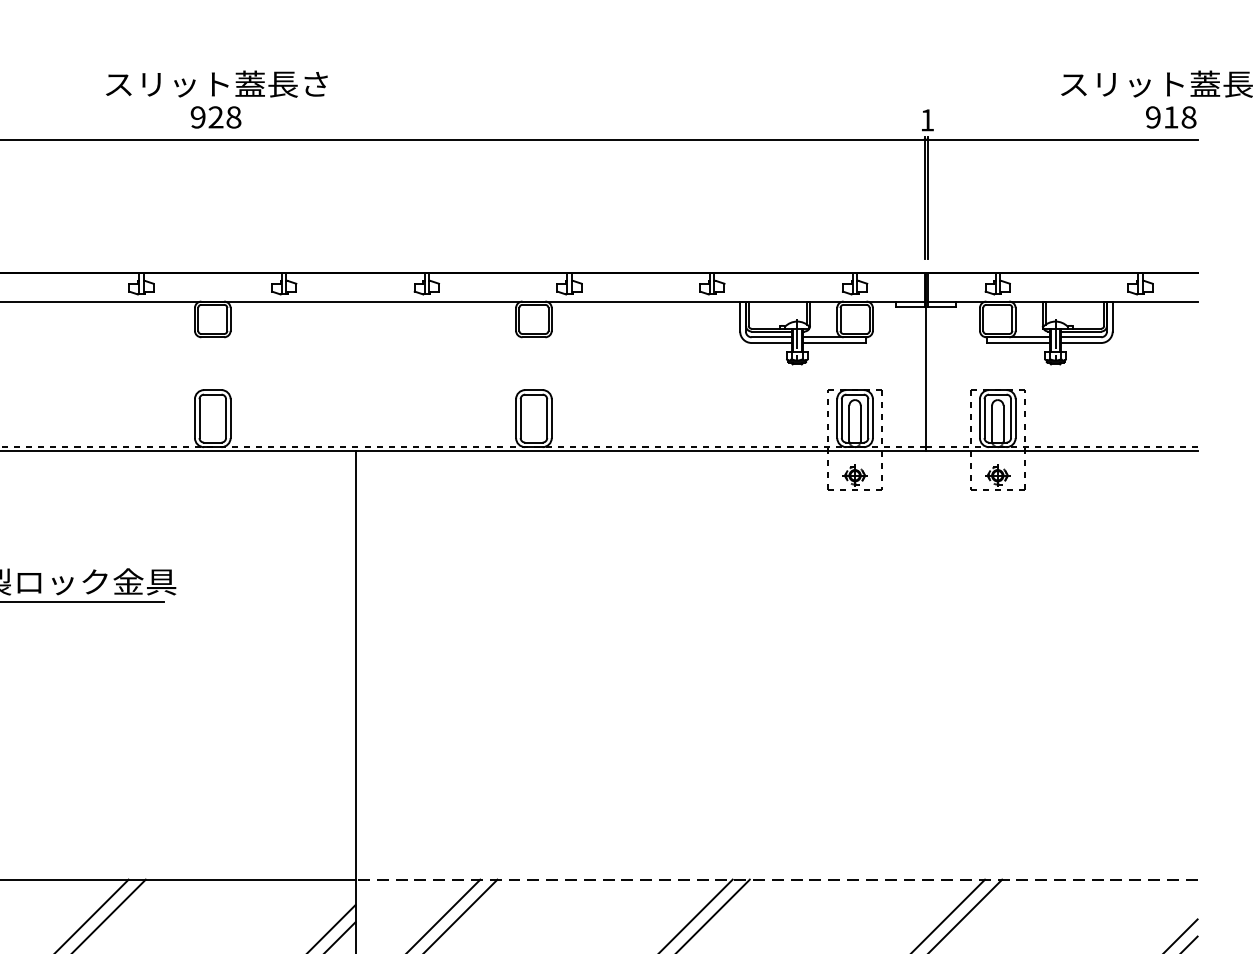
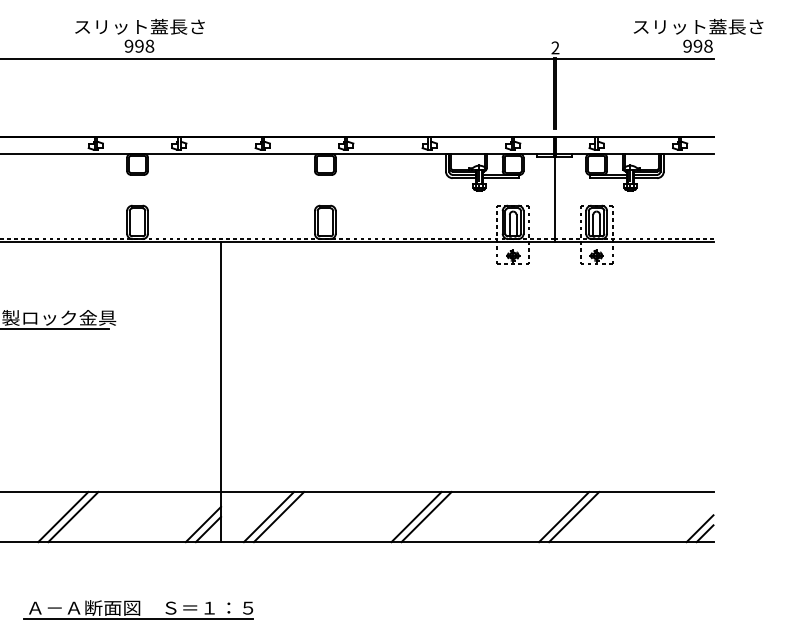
text: (1170, 116) -> (697, 45), 918 -> 998
text: (216, 117) -> (139, 46), 928 -> 998
text: (927, 119) -> (555, 47), 1 -> 2
line: (775, 880) -> (466, 492), dashed -> solid

